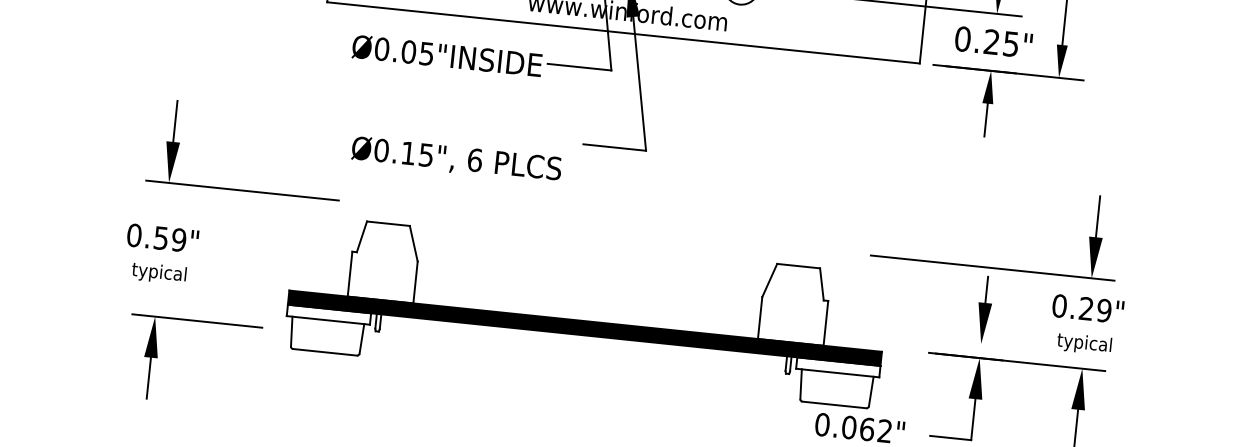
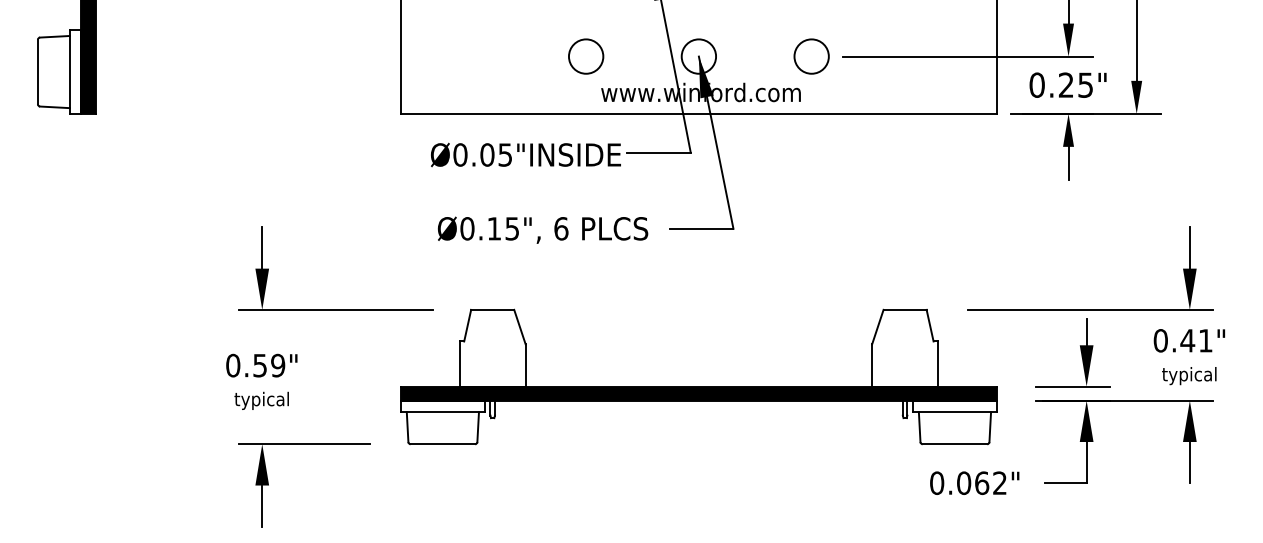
text: (456, 158) -> (542, 229), moved
text: (1095, 309) -> (1196, 340), 0.29" -> 0.41"
part: (585, 321) -> (698, 386), moved
line: (967, 342) -> (1072, 386), added

